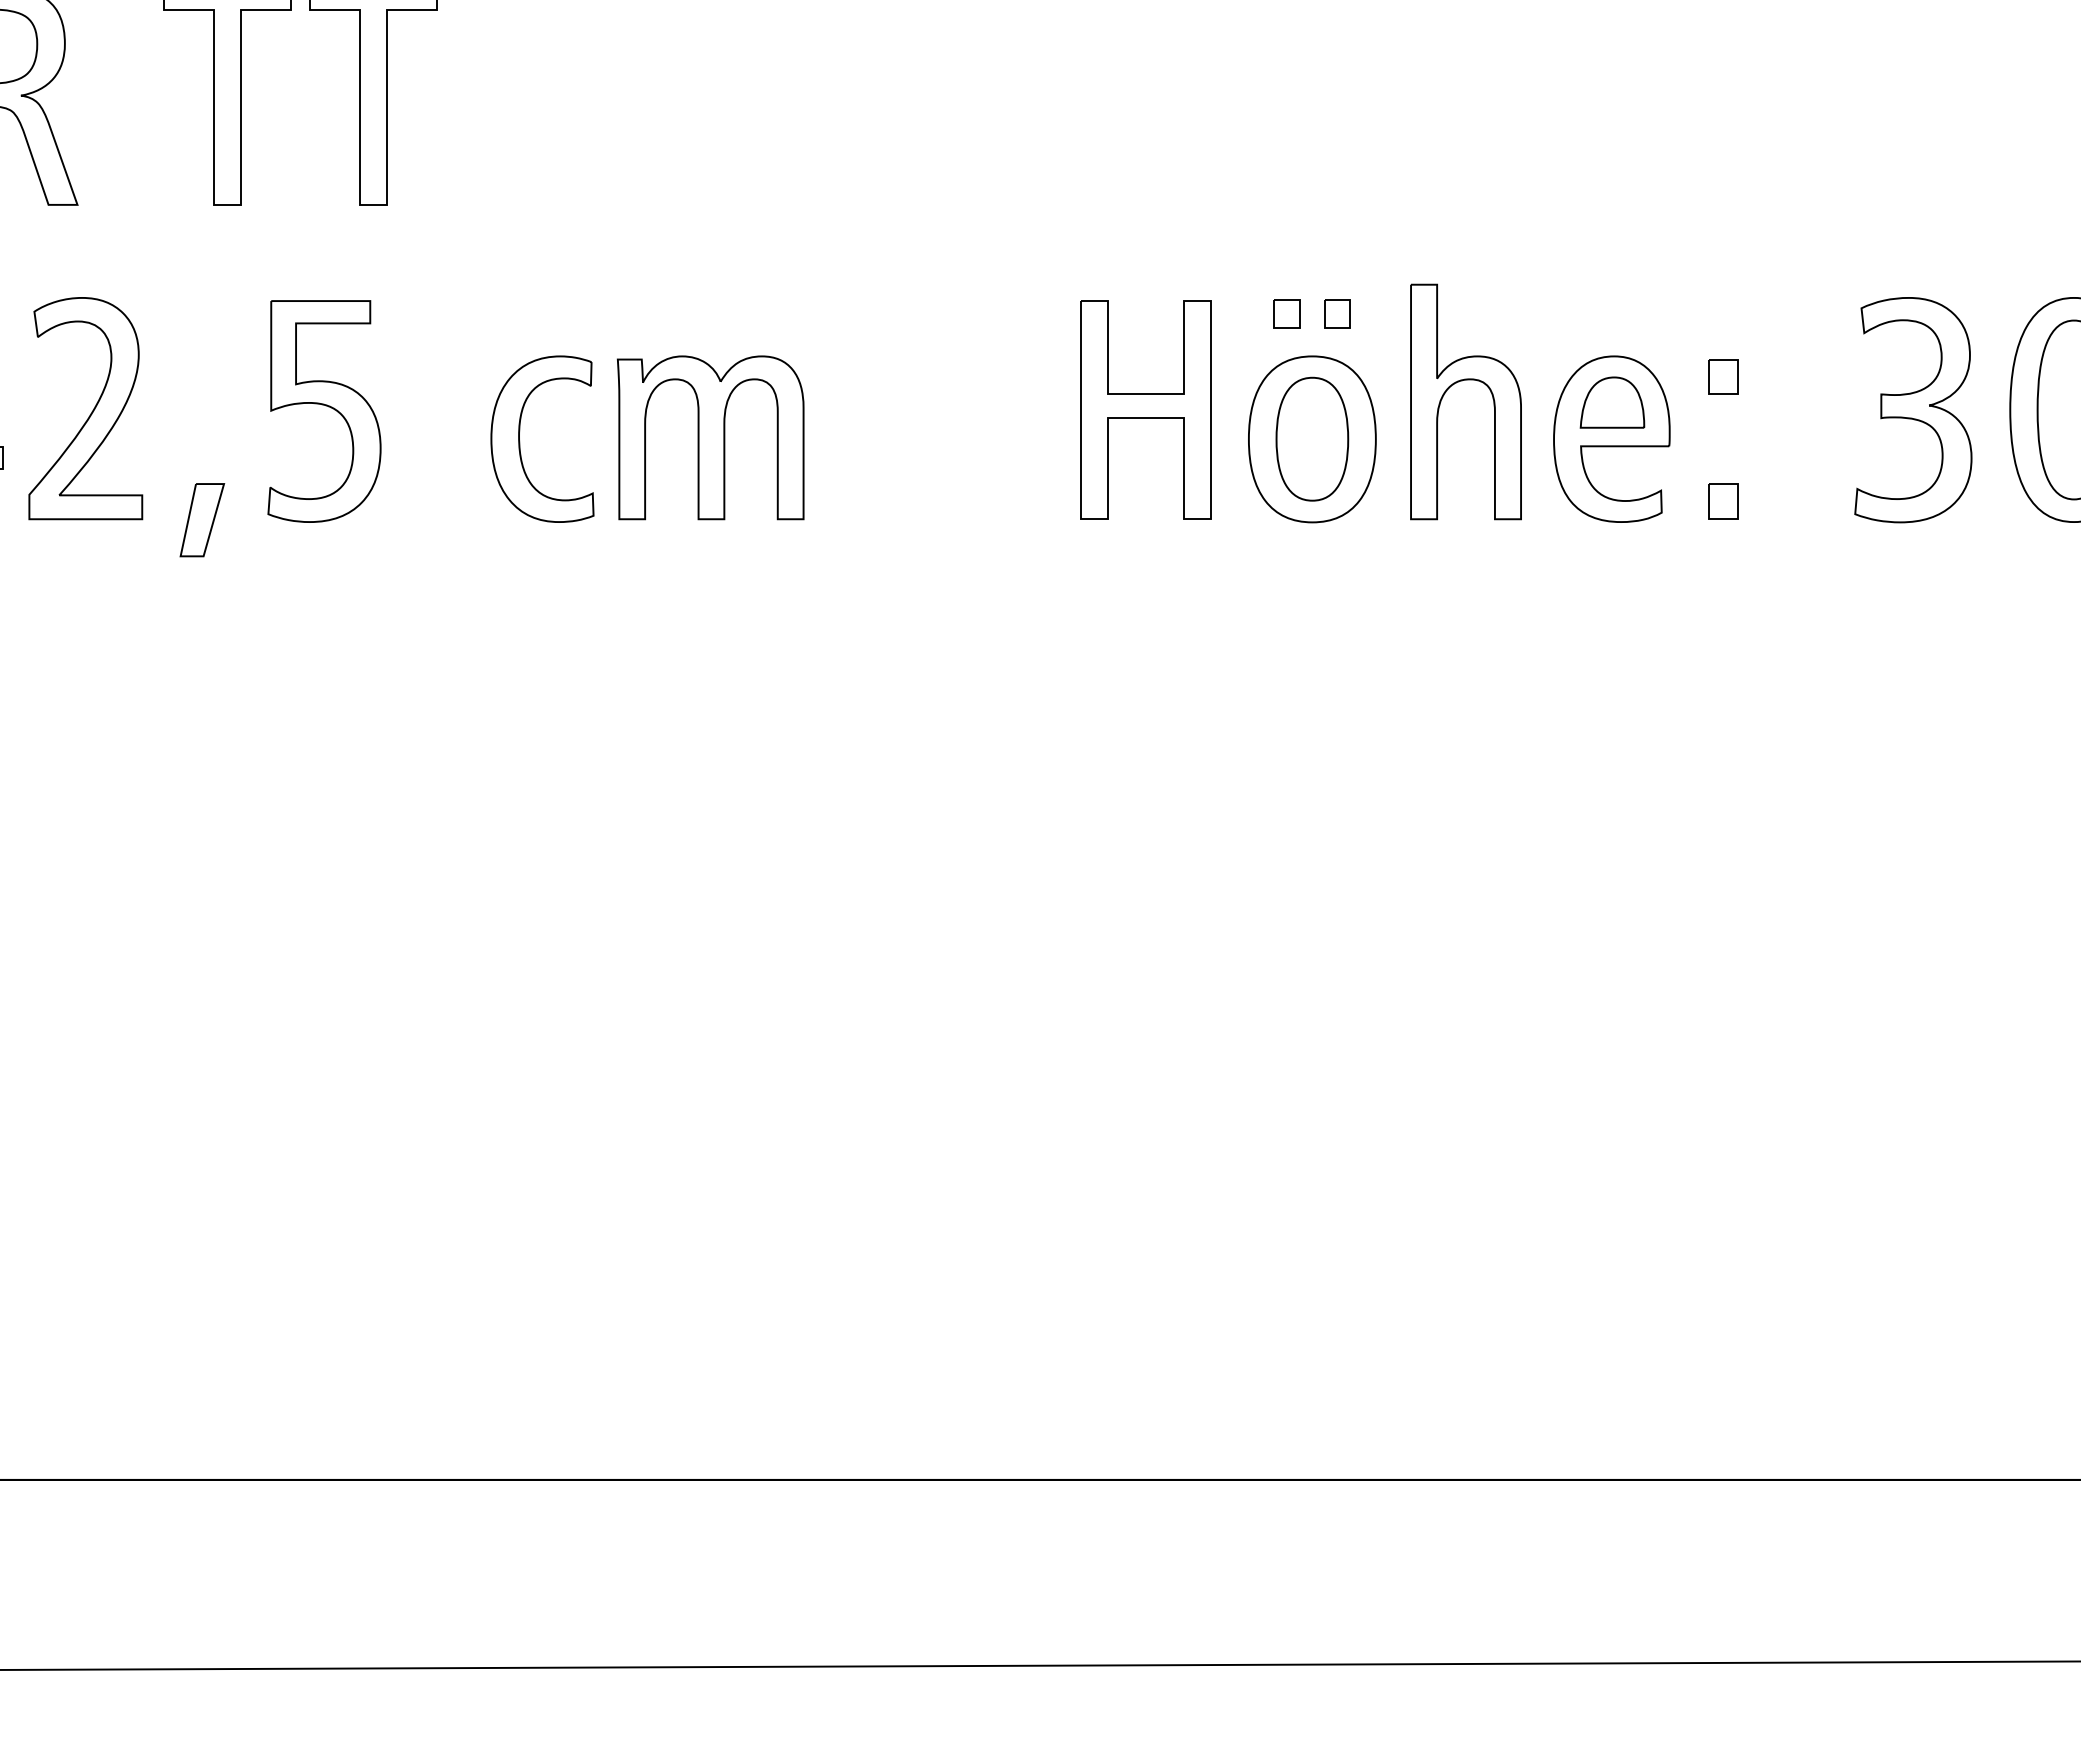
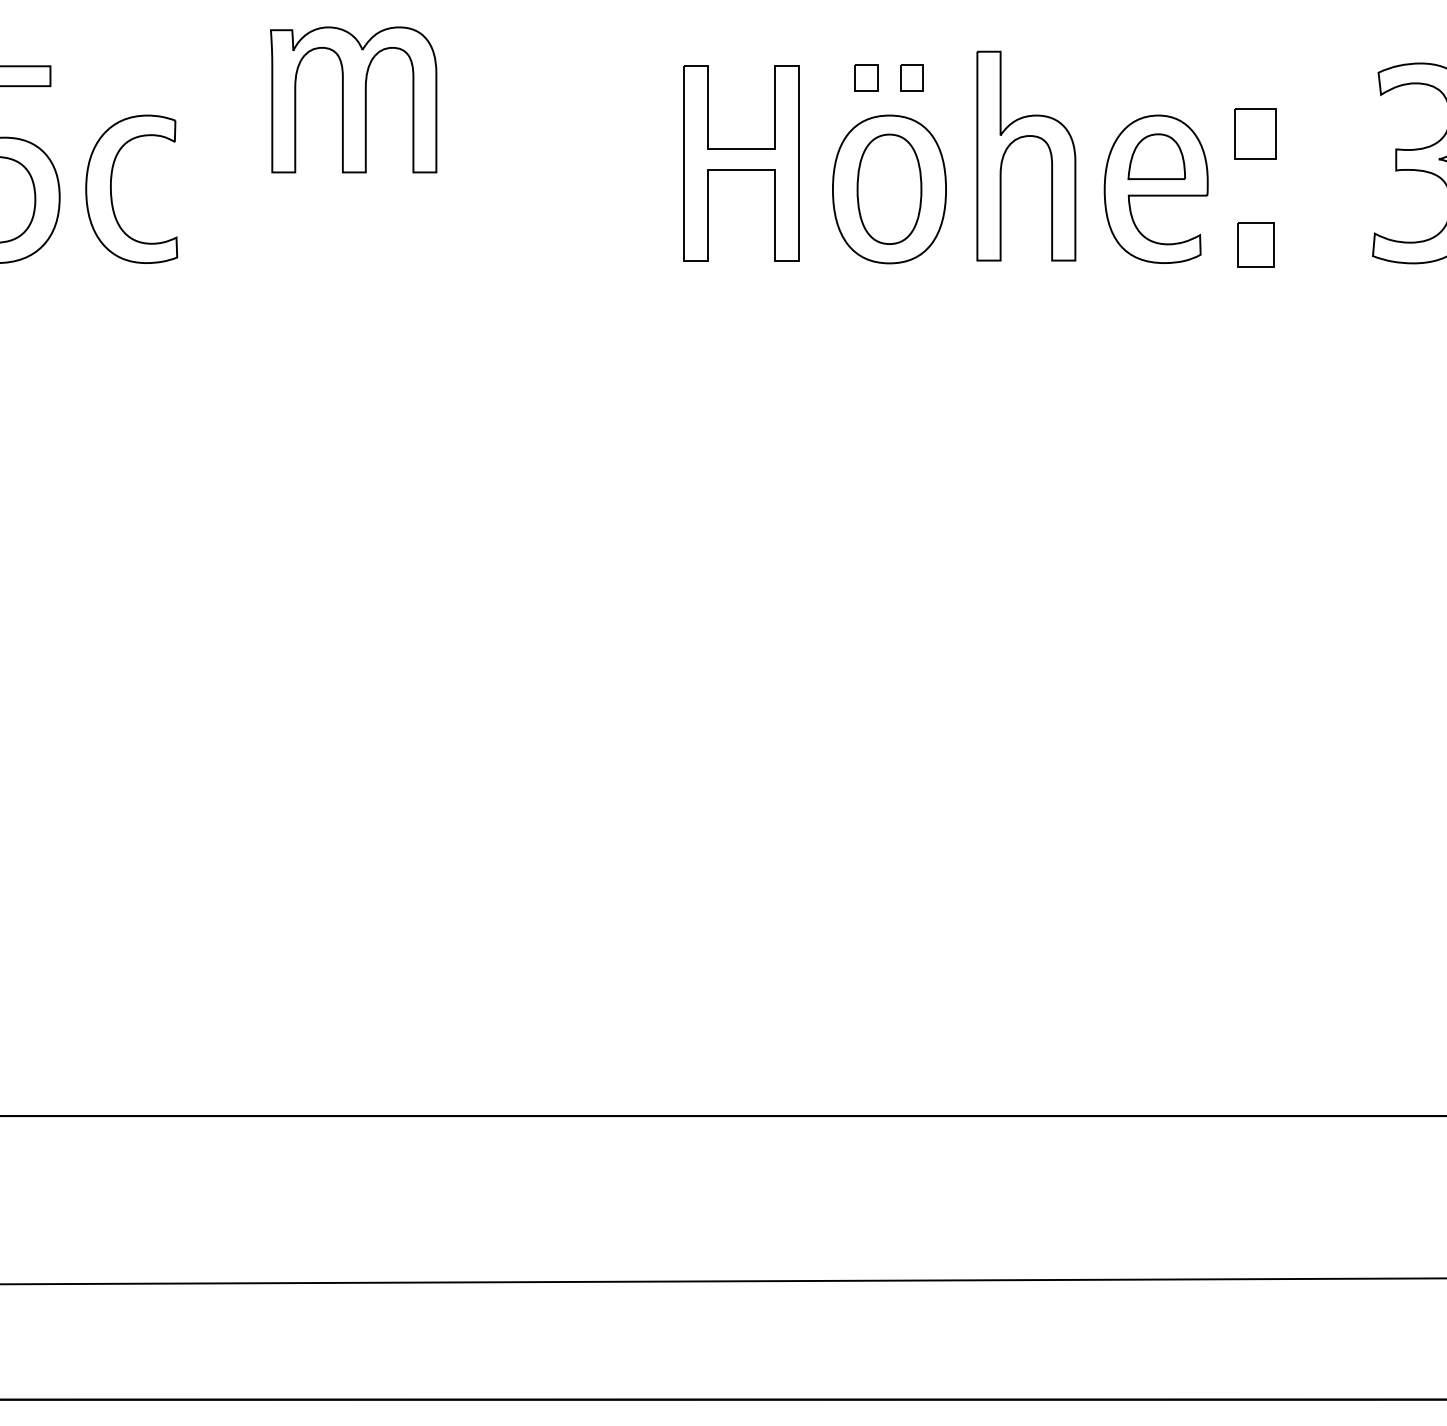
part: (1723, 376) -> (1255, 133), size x1.6
part: (710, 437) -> (353, 99), moved
part: (520, 441) -> (112, 191), moved
part: (1723, 501) -> (1255, 244), size x1.4

